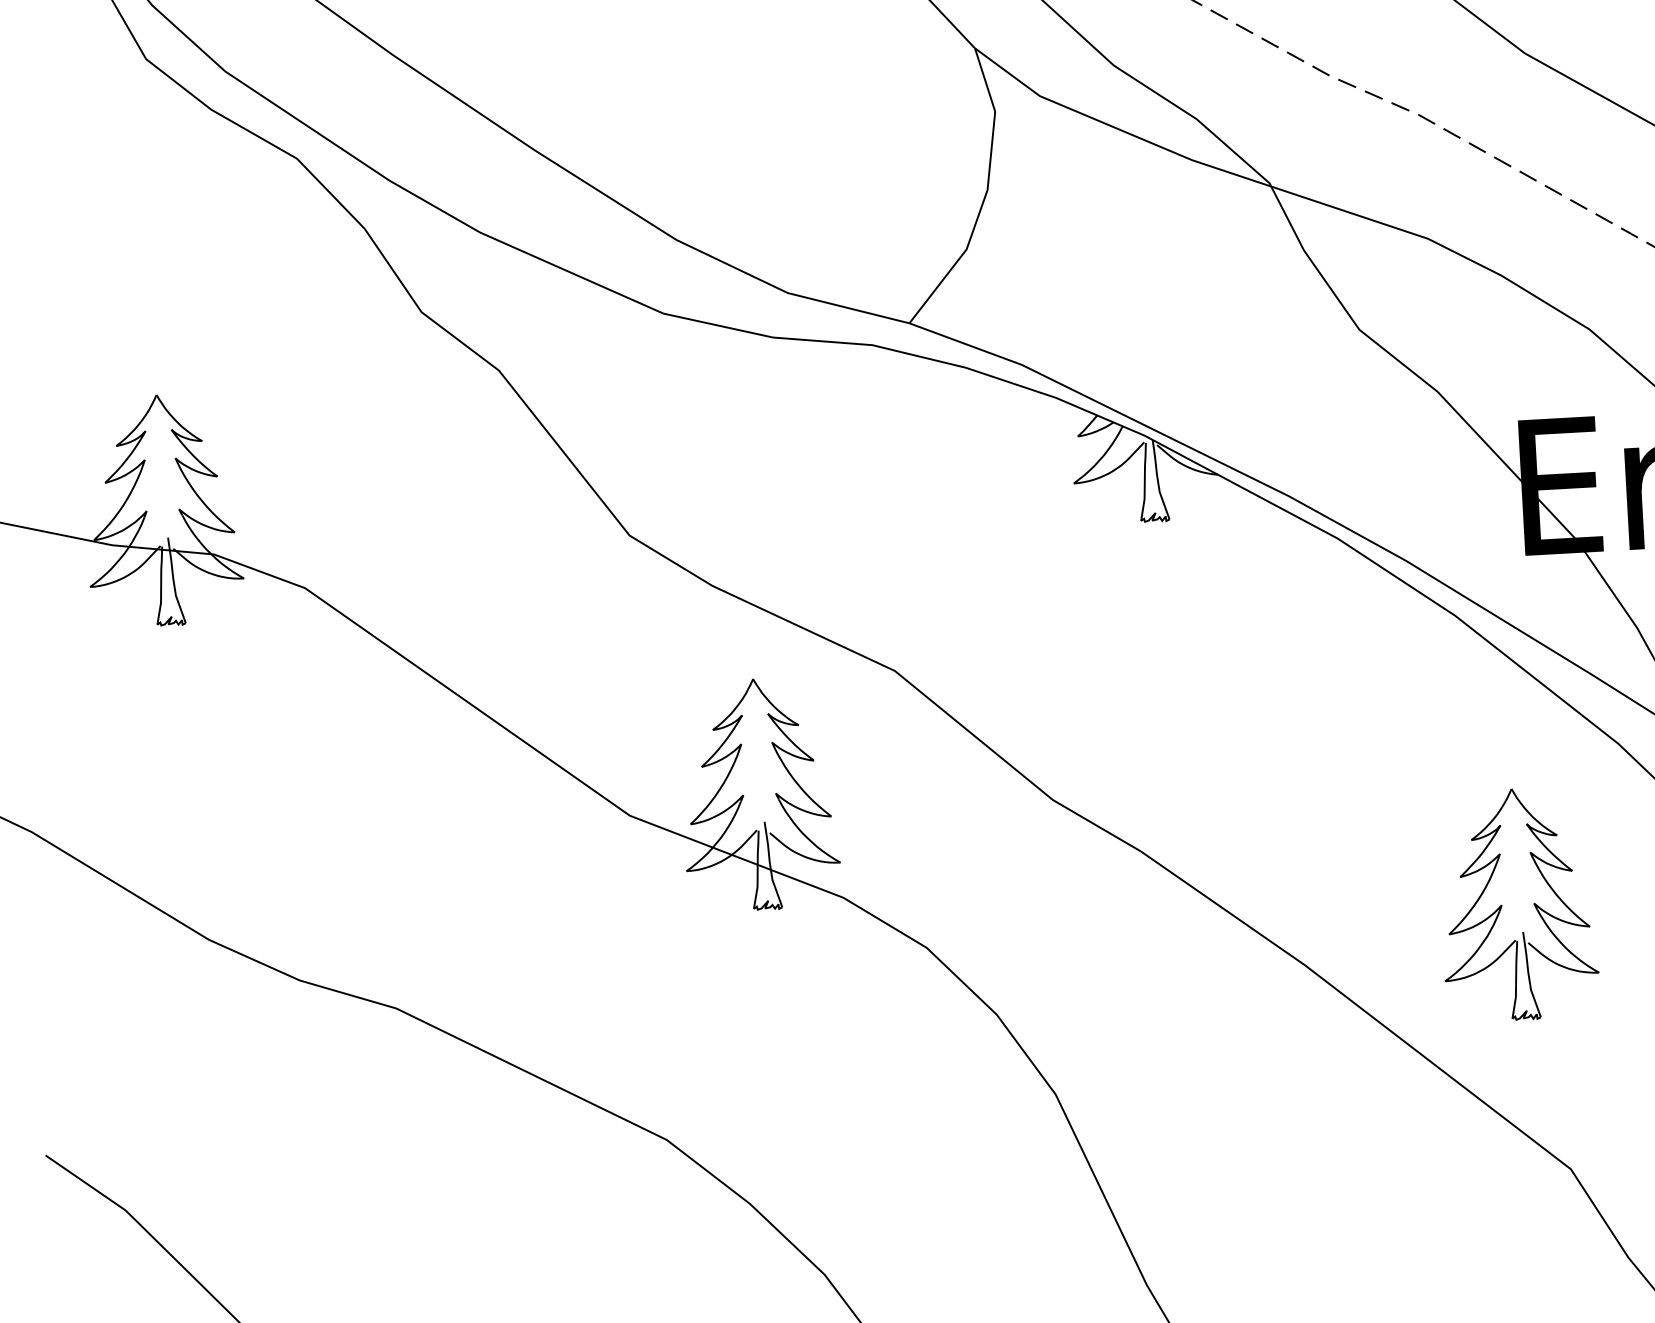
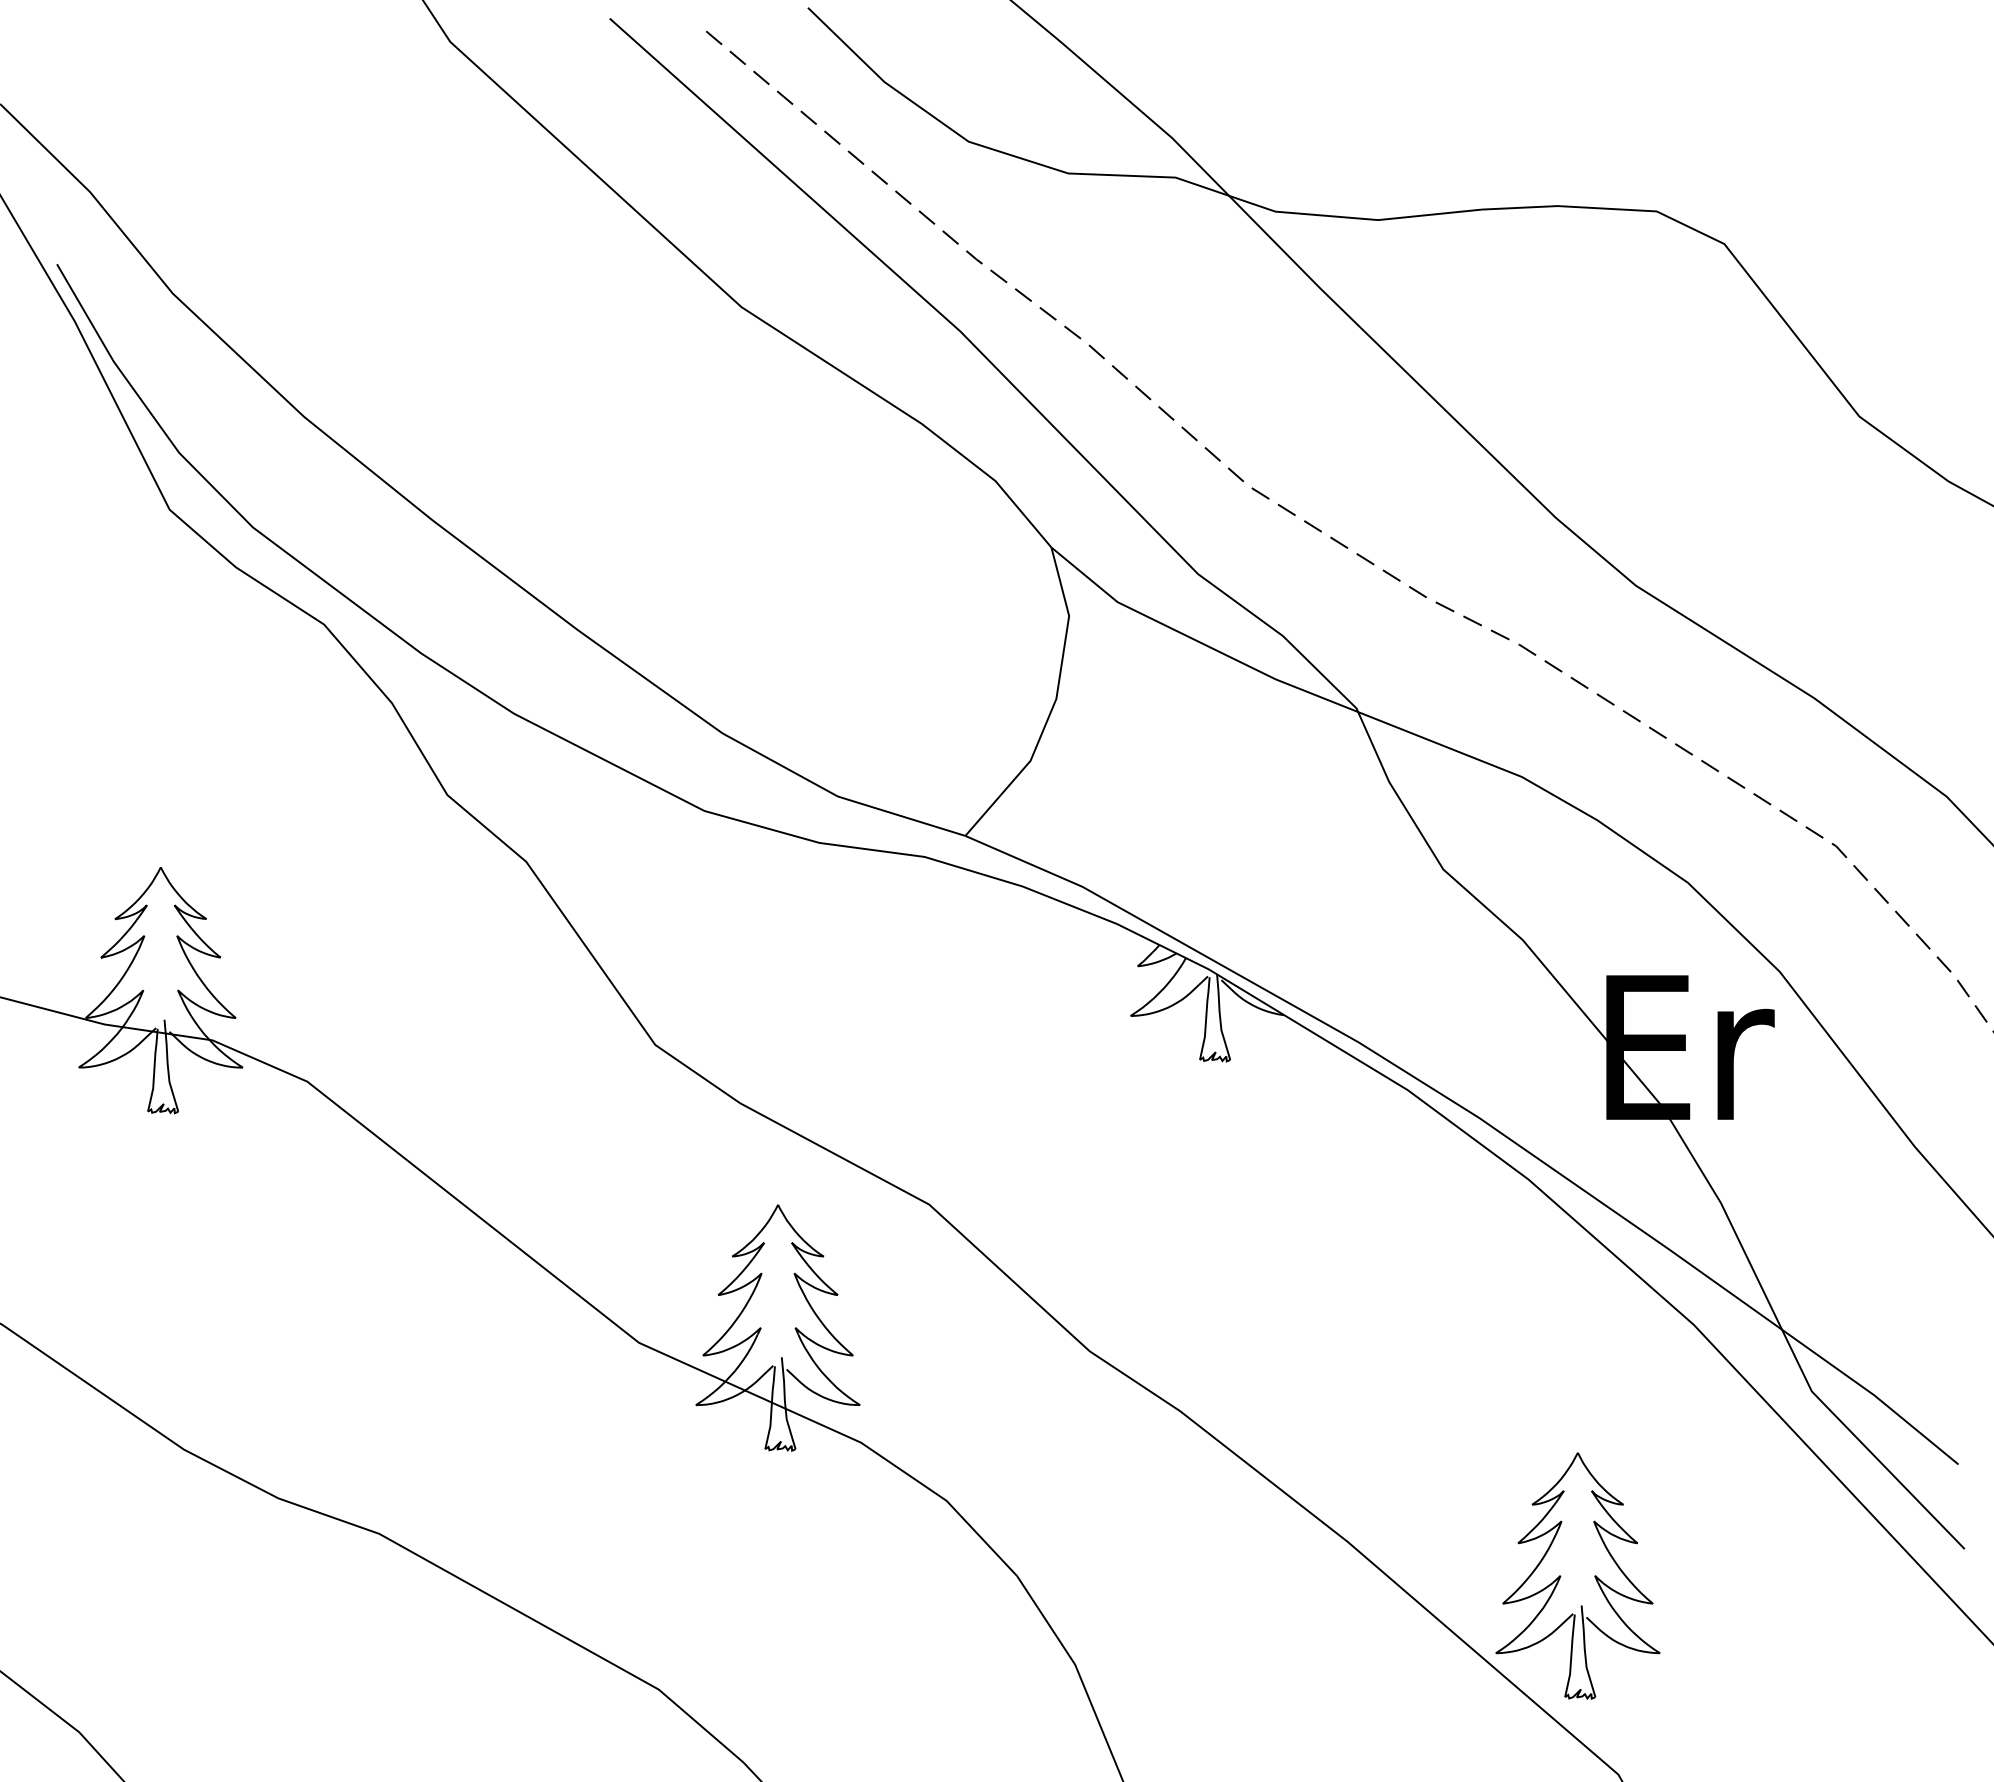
part: (1502, 905) -> (1561, 1576), moved

